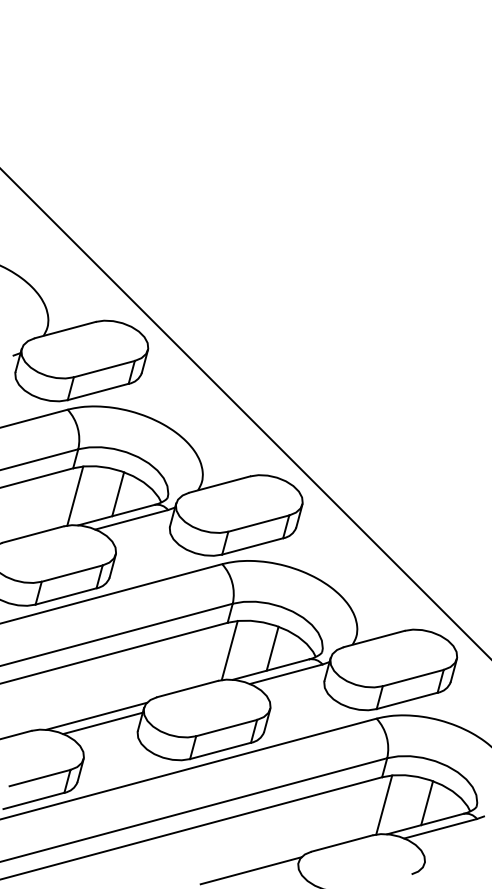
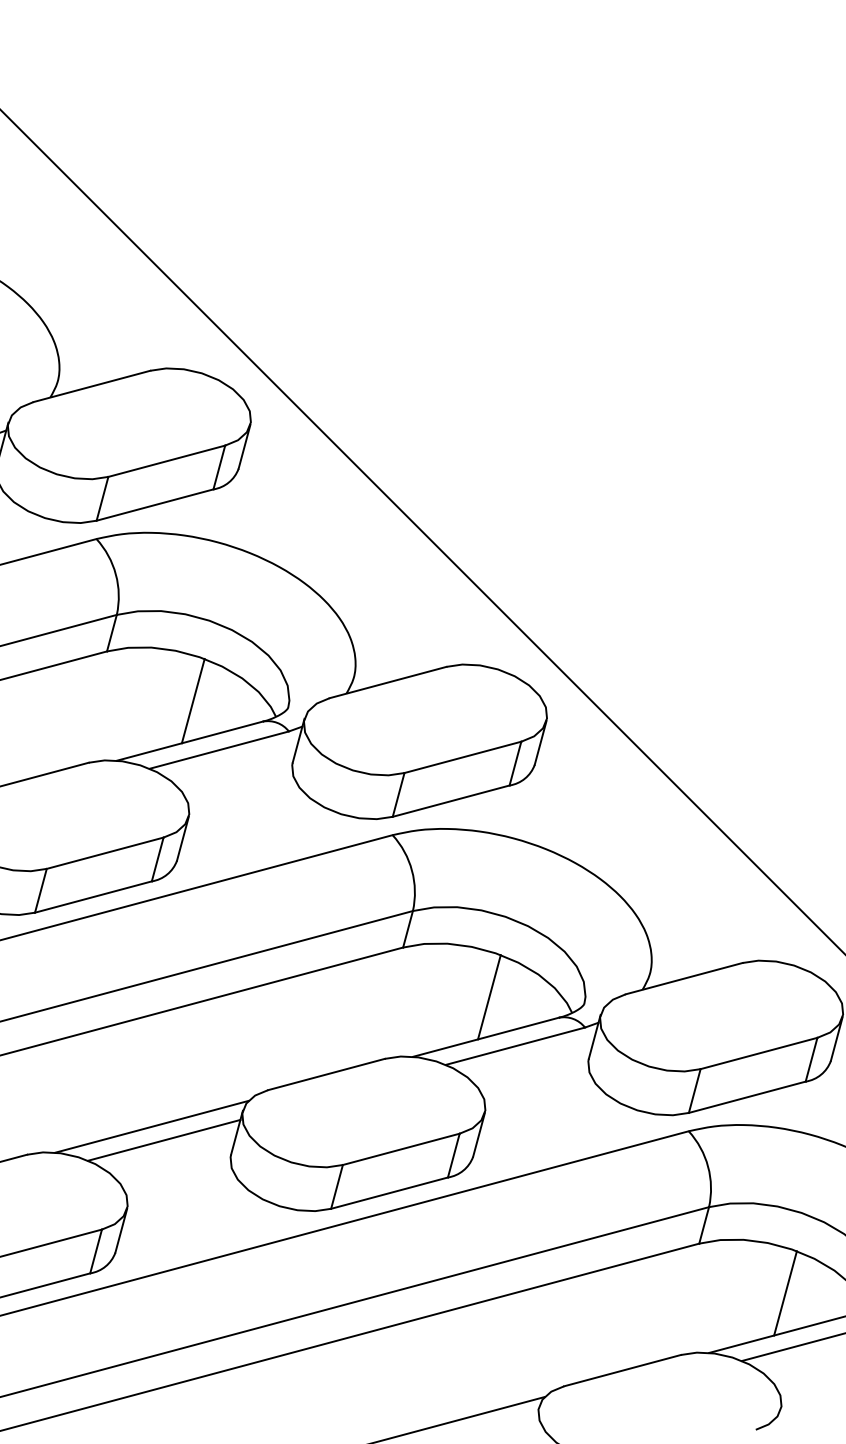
line: (75, 495) -> (111, 703), removed
line: (229, 650) -> (406, 1000), removed
line: (384, 804) -> (703, 1295), removed

